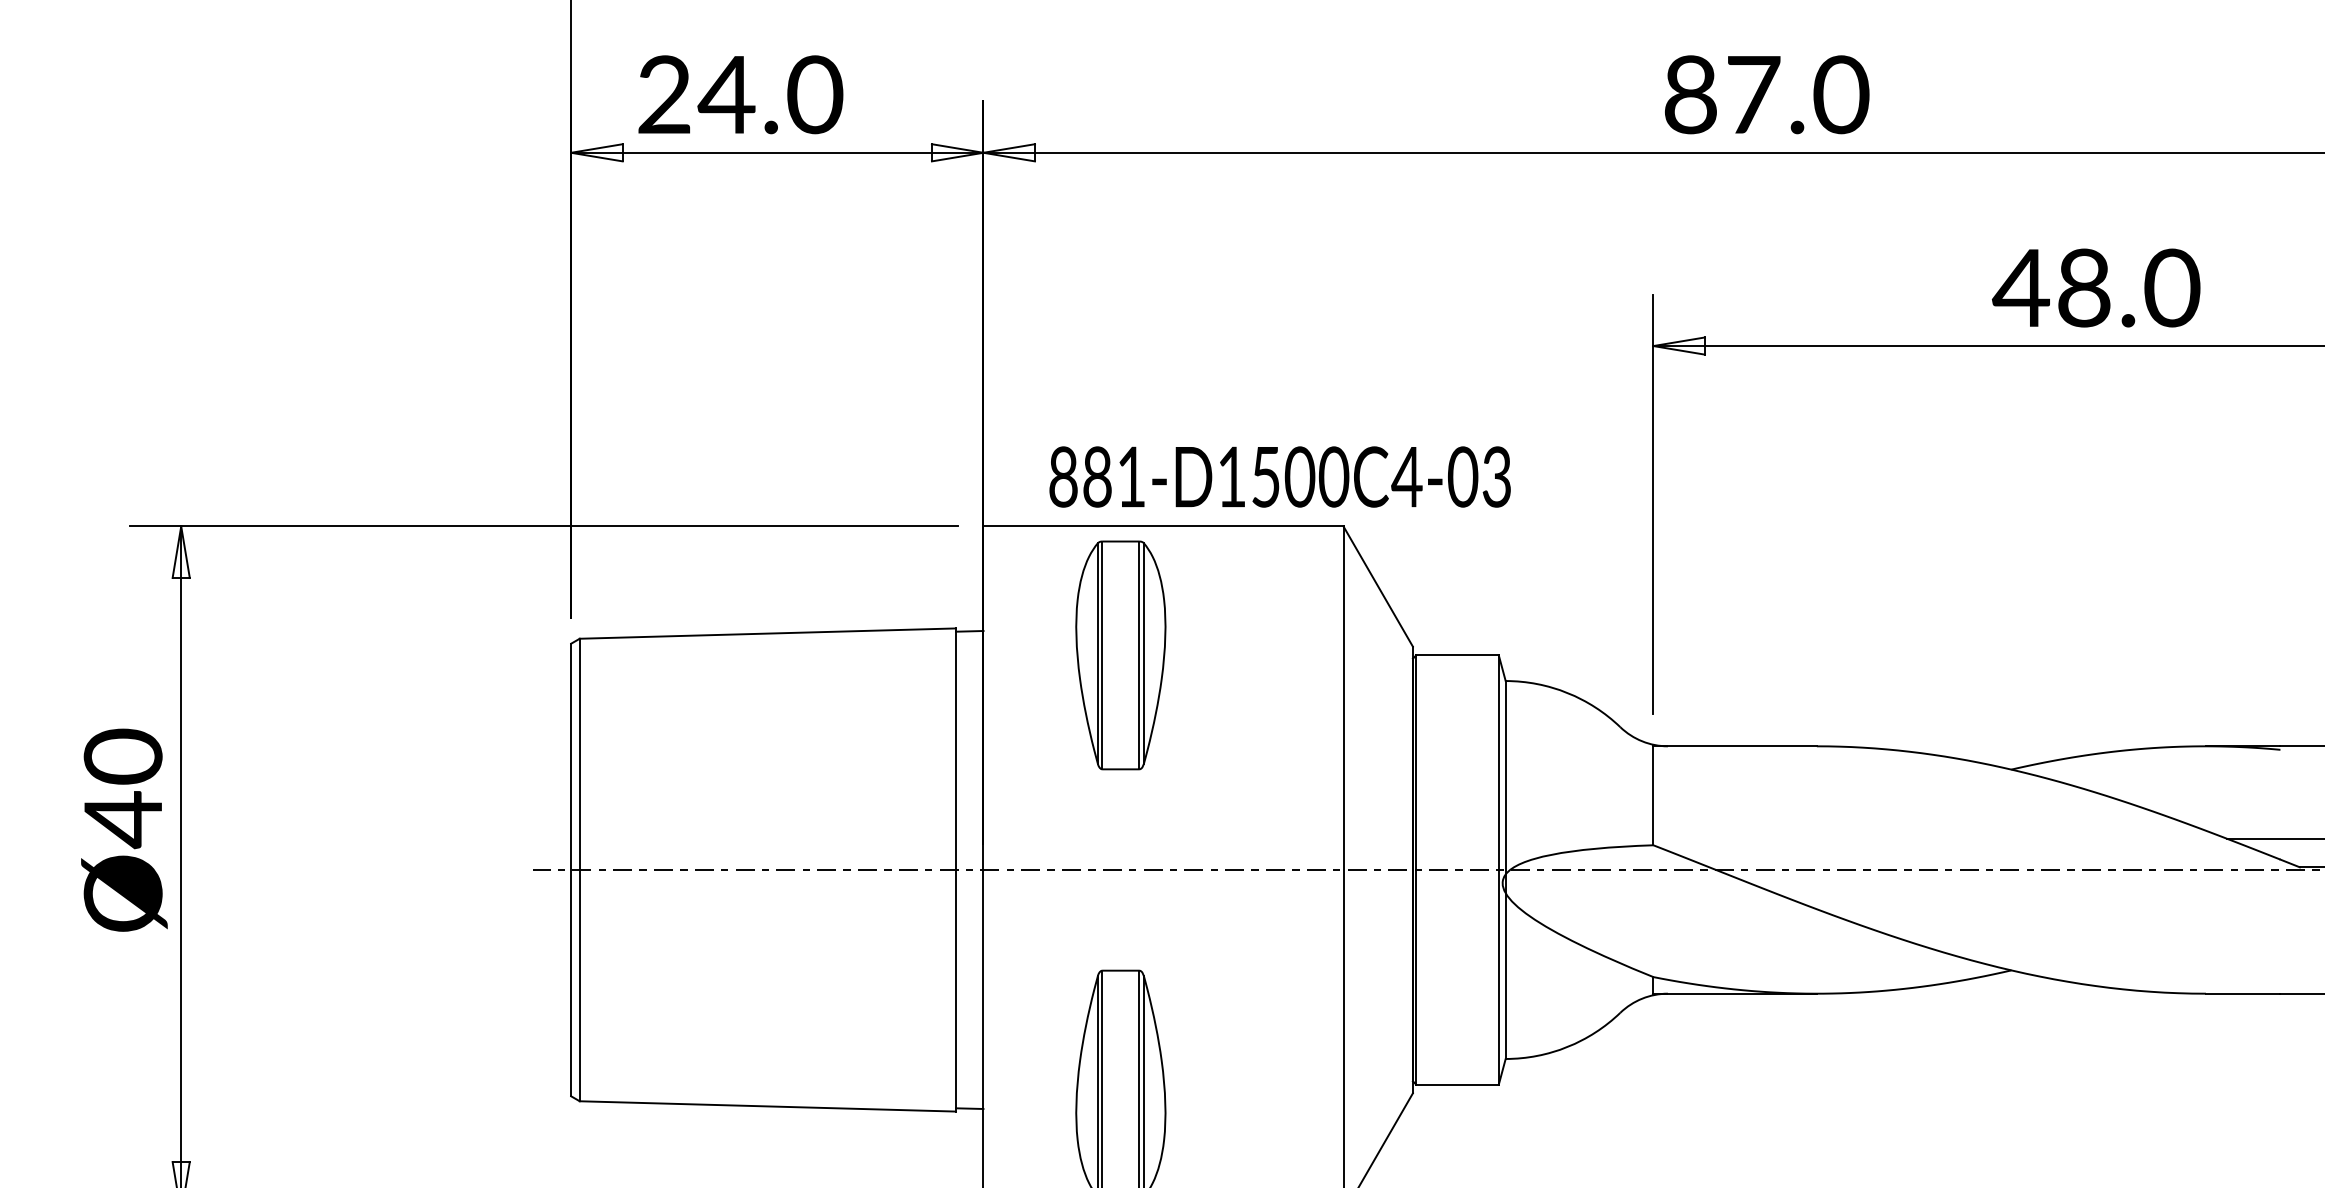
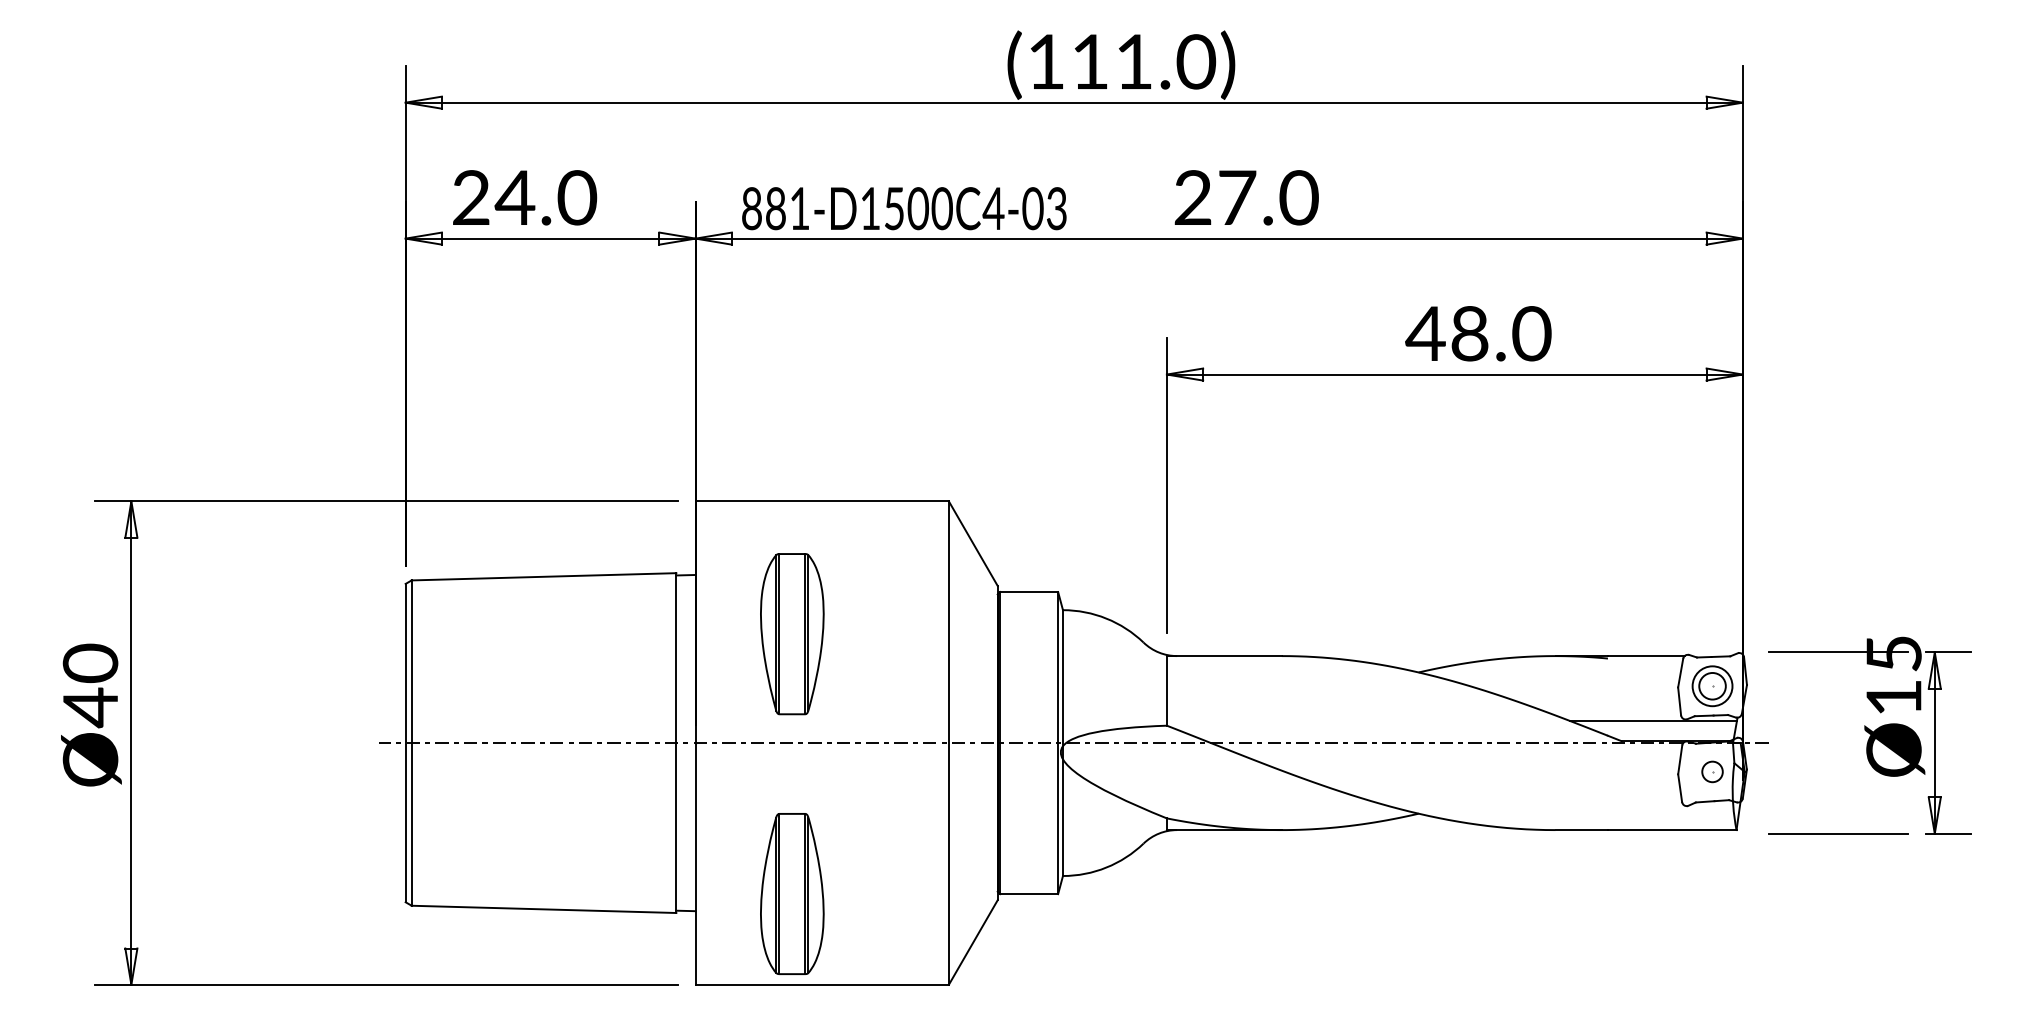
text: (1689, 94) -> (1192, 197), 87.0 -> 27.0
text: (1280, 476) -> (904, 208), moved
part: (1121, 655) -> (792, 634), moved

